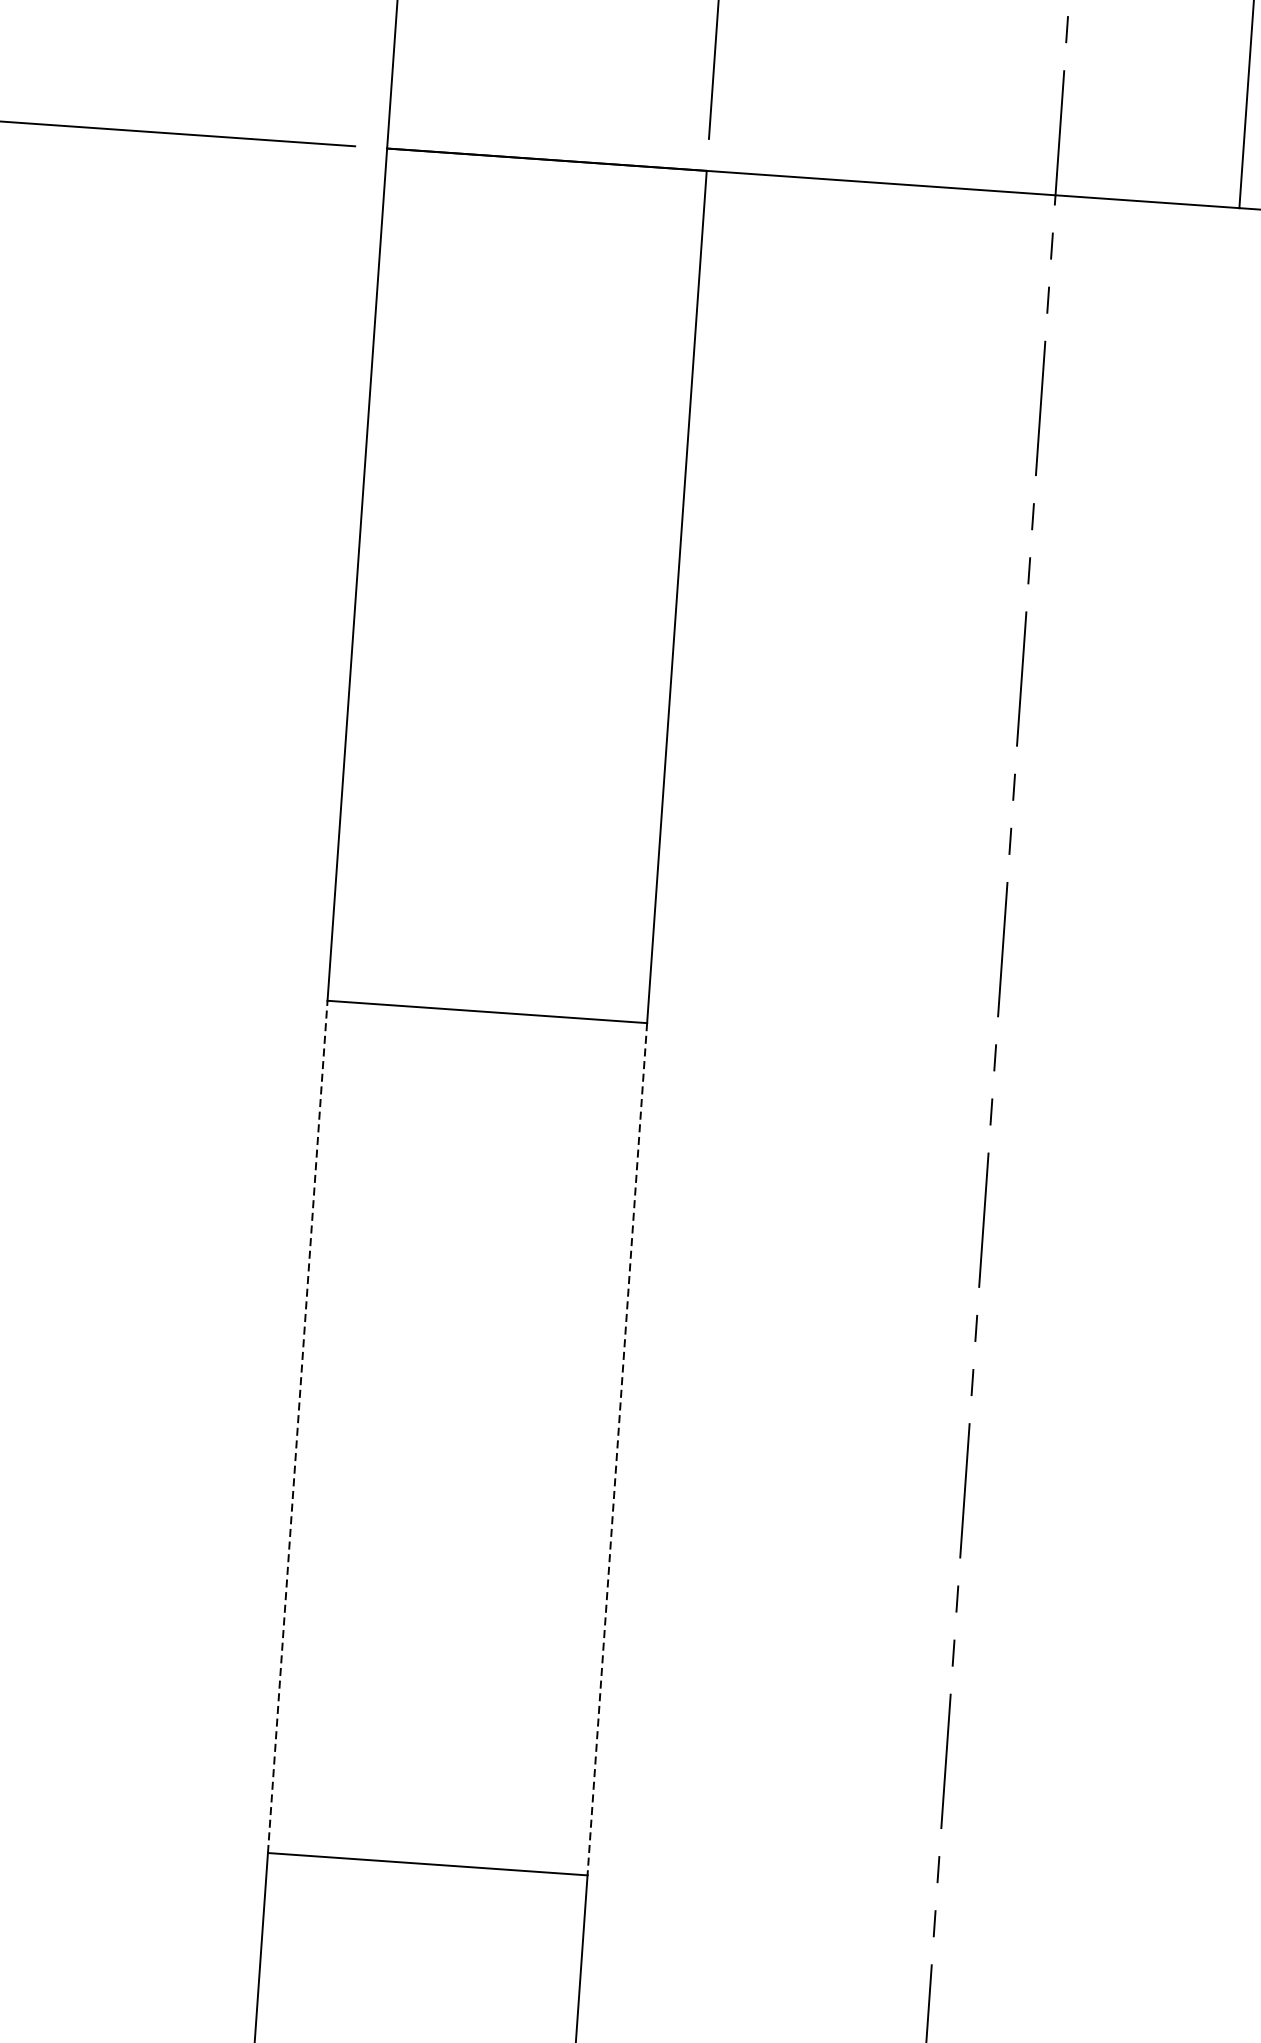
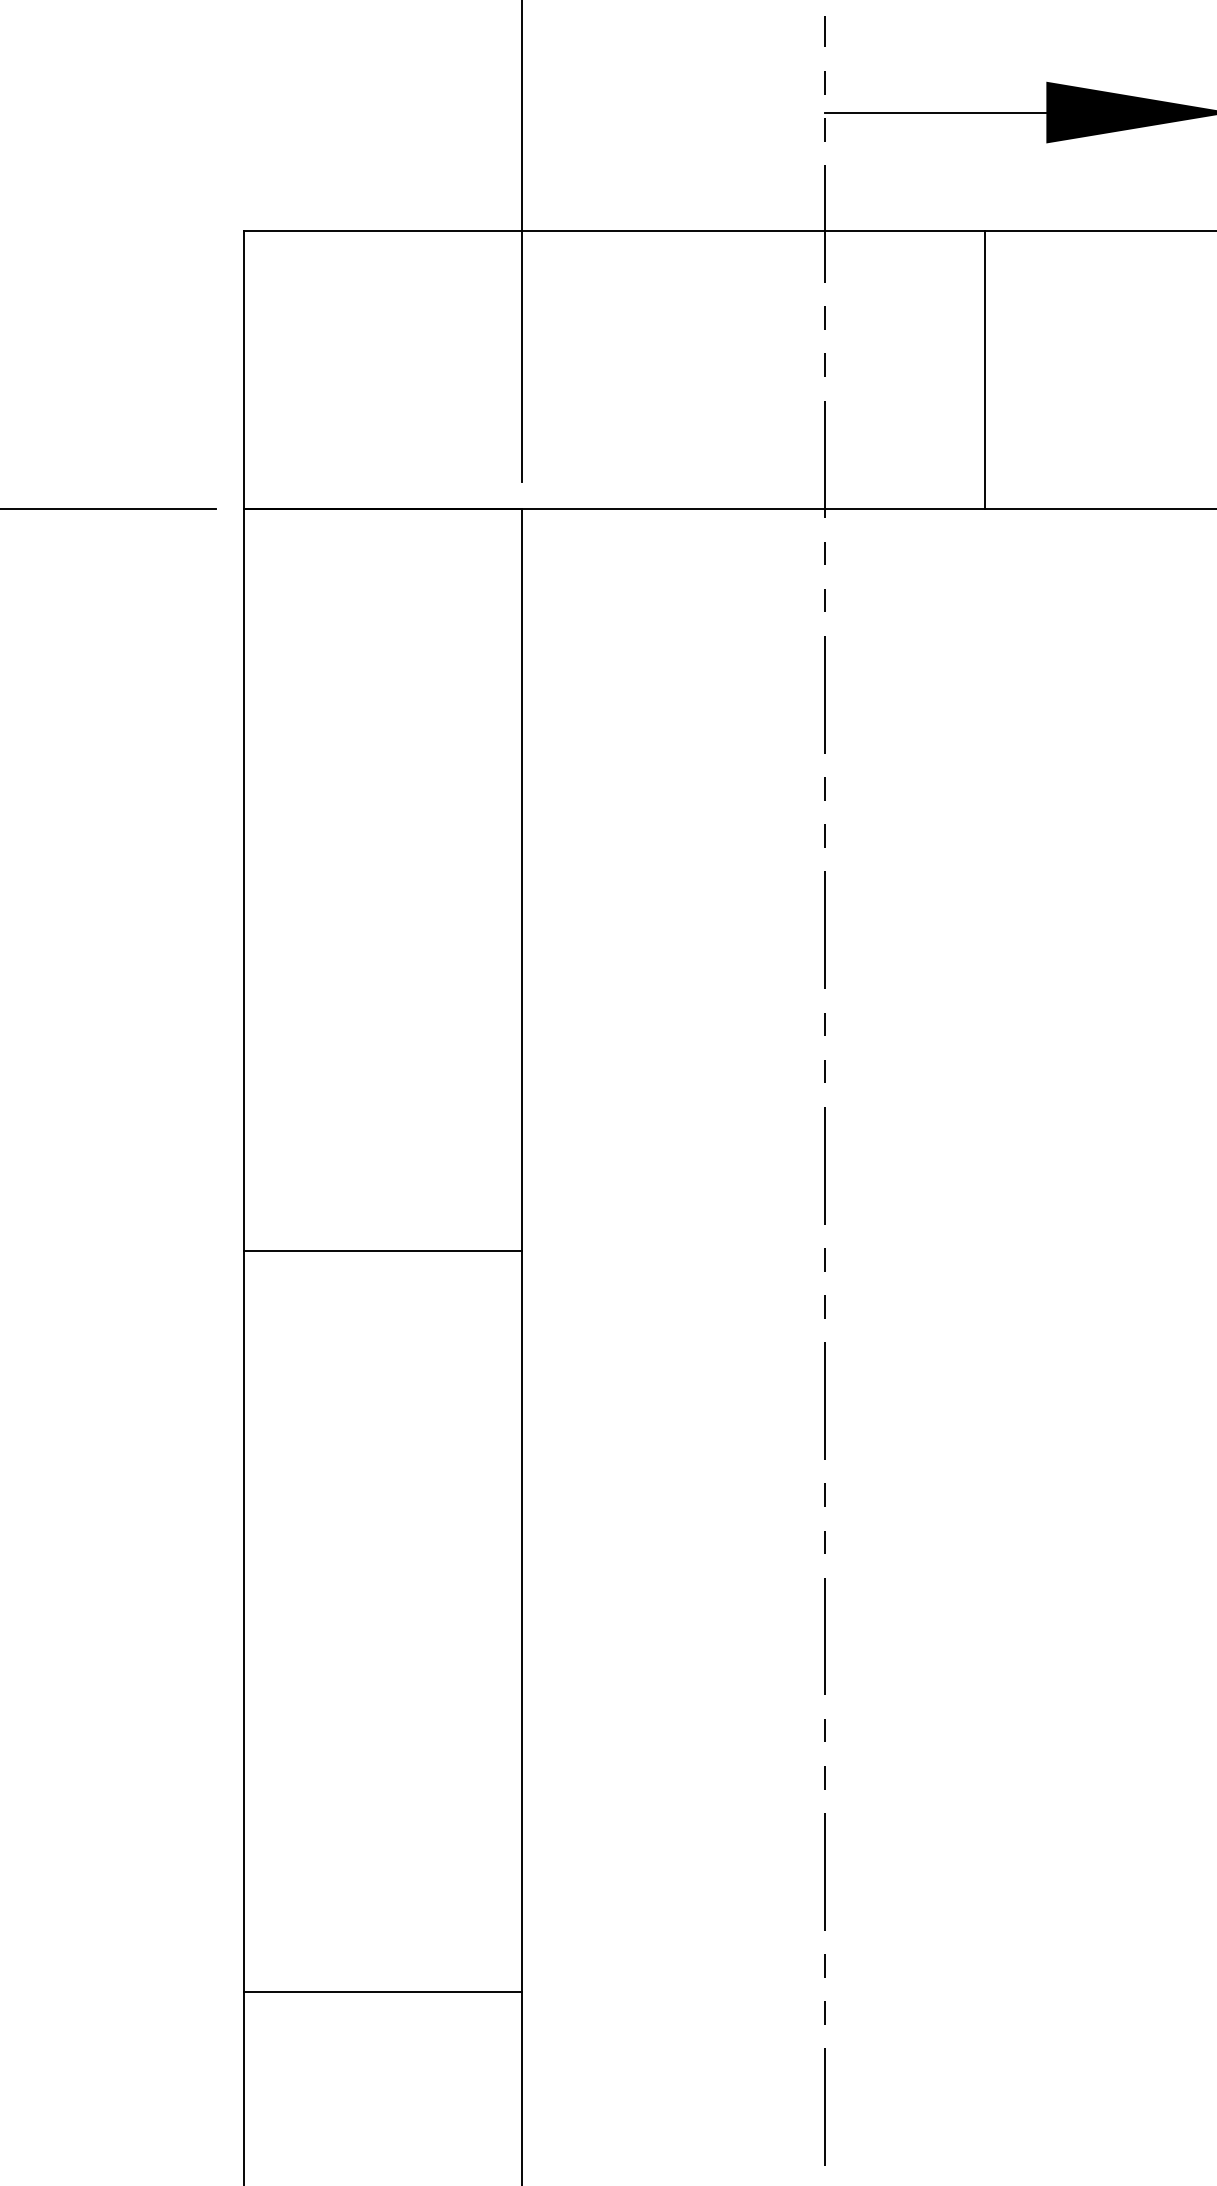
line: (297, 1426) -> (243, 1621), dashed -> solid
line: (617, 1449) -> (521, 1621), dashed -> solid

